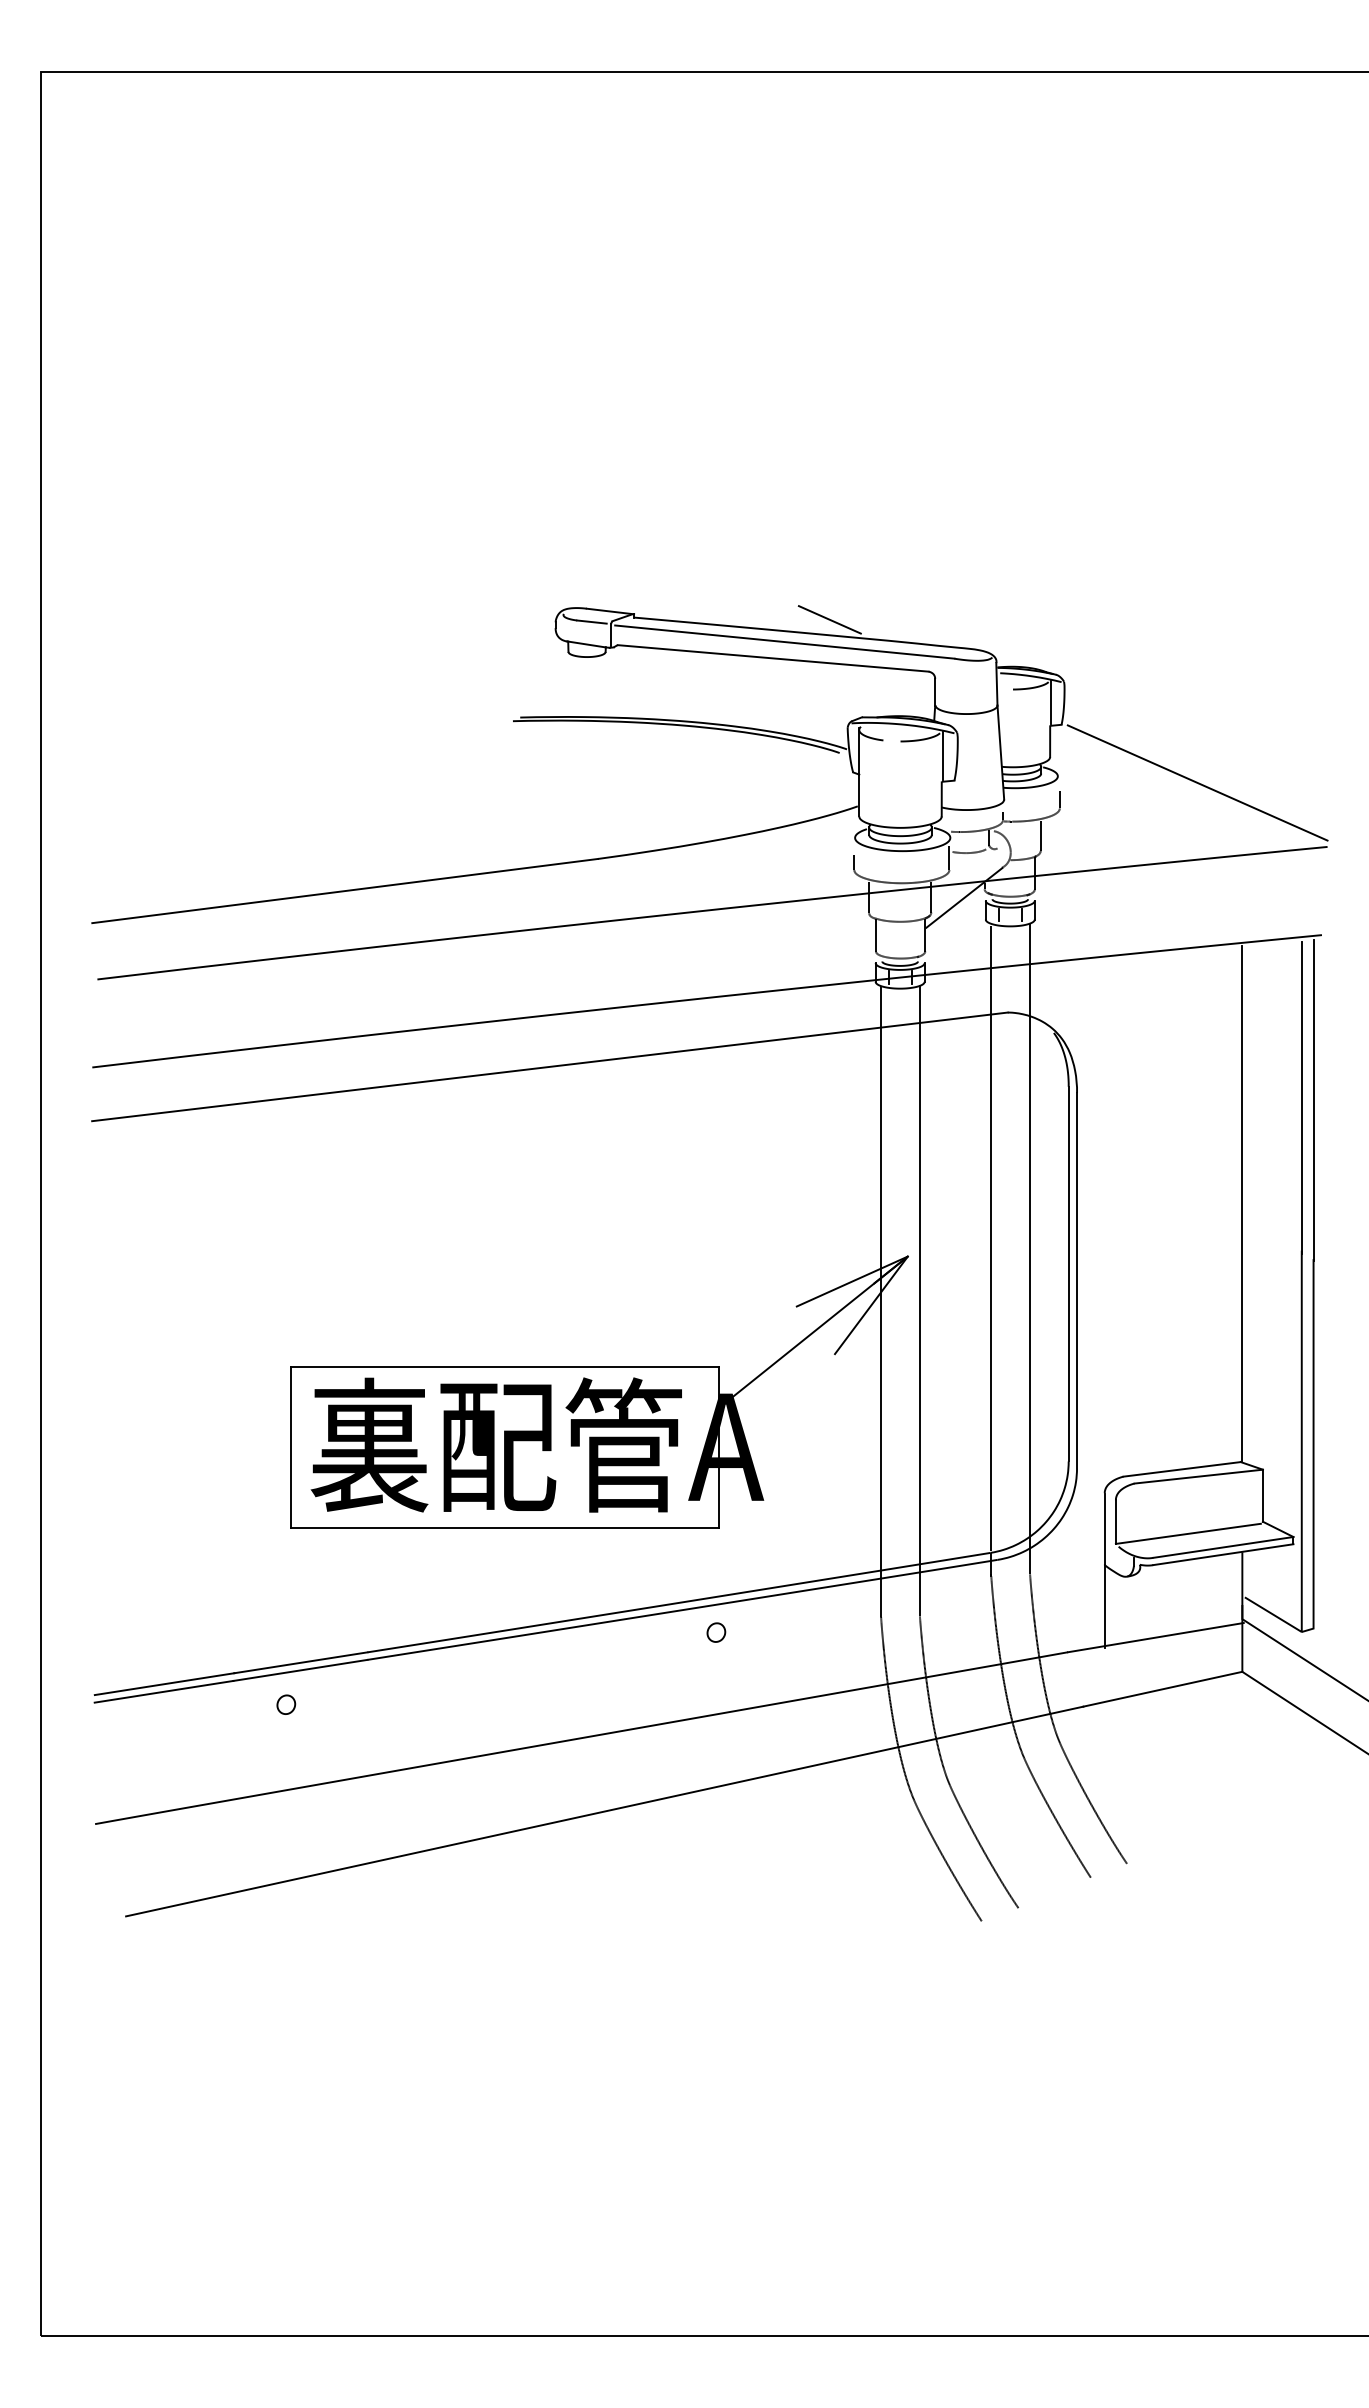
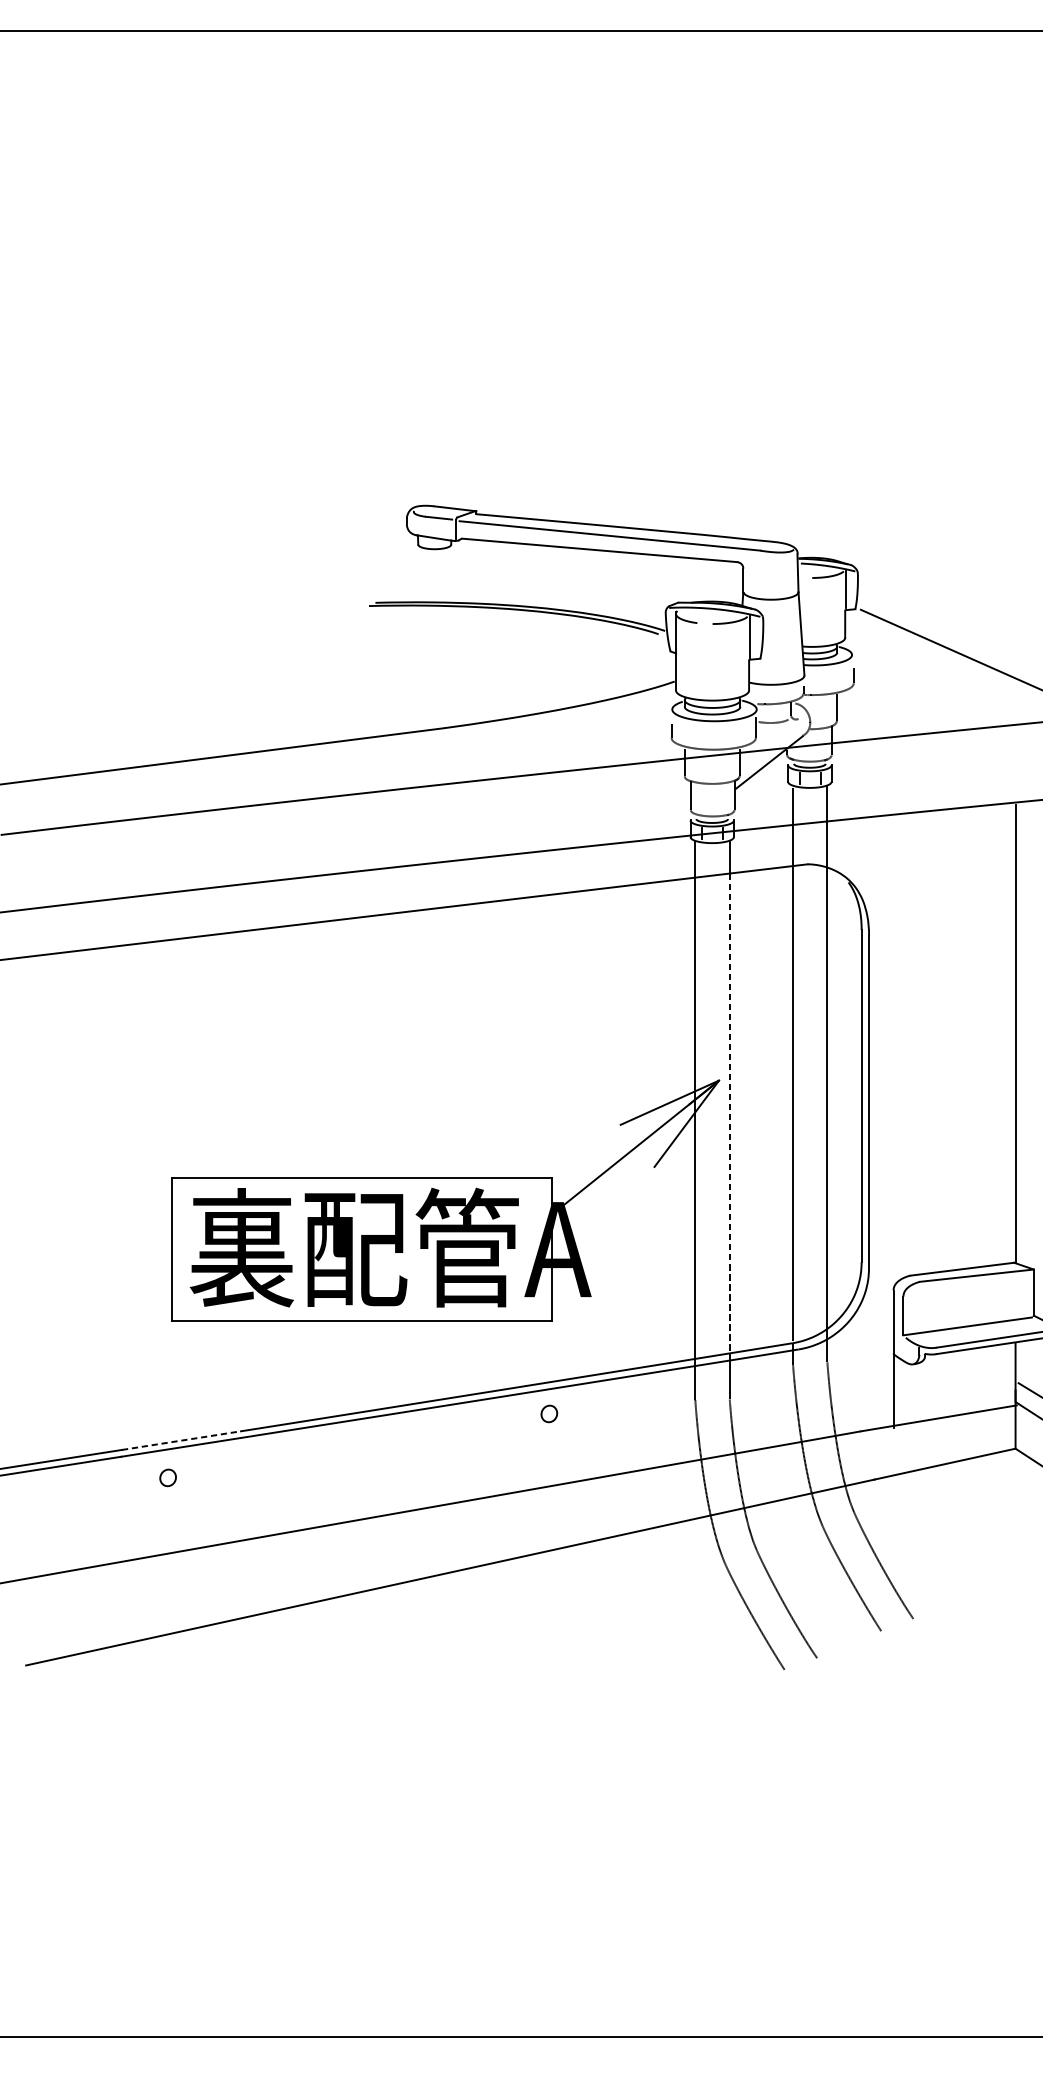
line: (829, 619) -> (649, 515), removed
line: (919, 1301) -> (729, 1120), solid -> dashed
line: (301, 1662) -> (181, 1440), solid -> dashed

